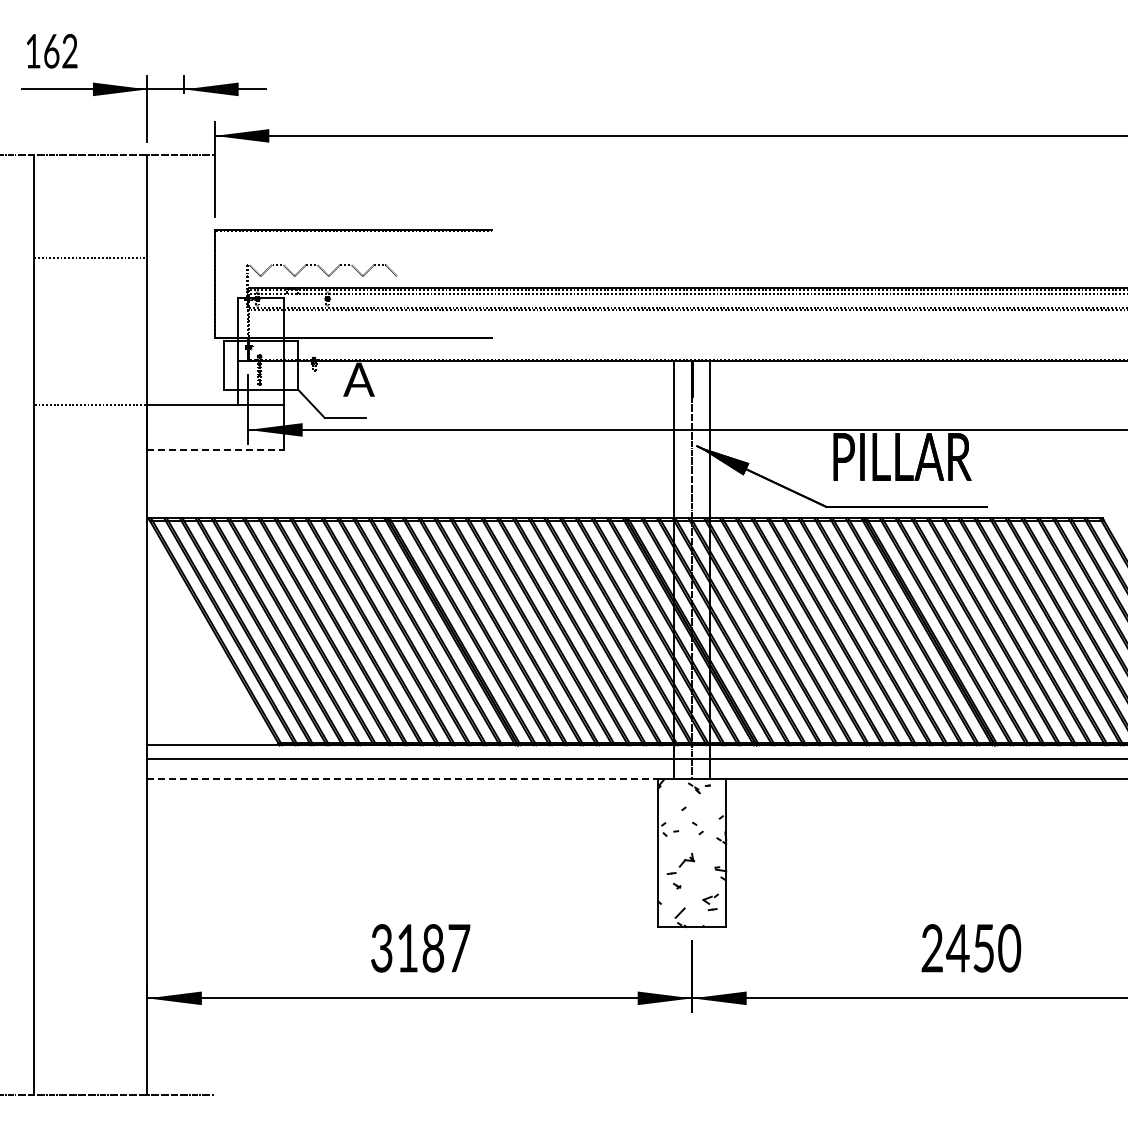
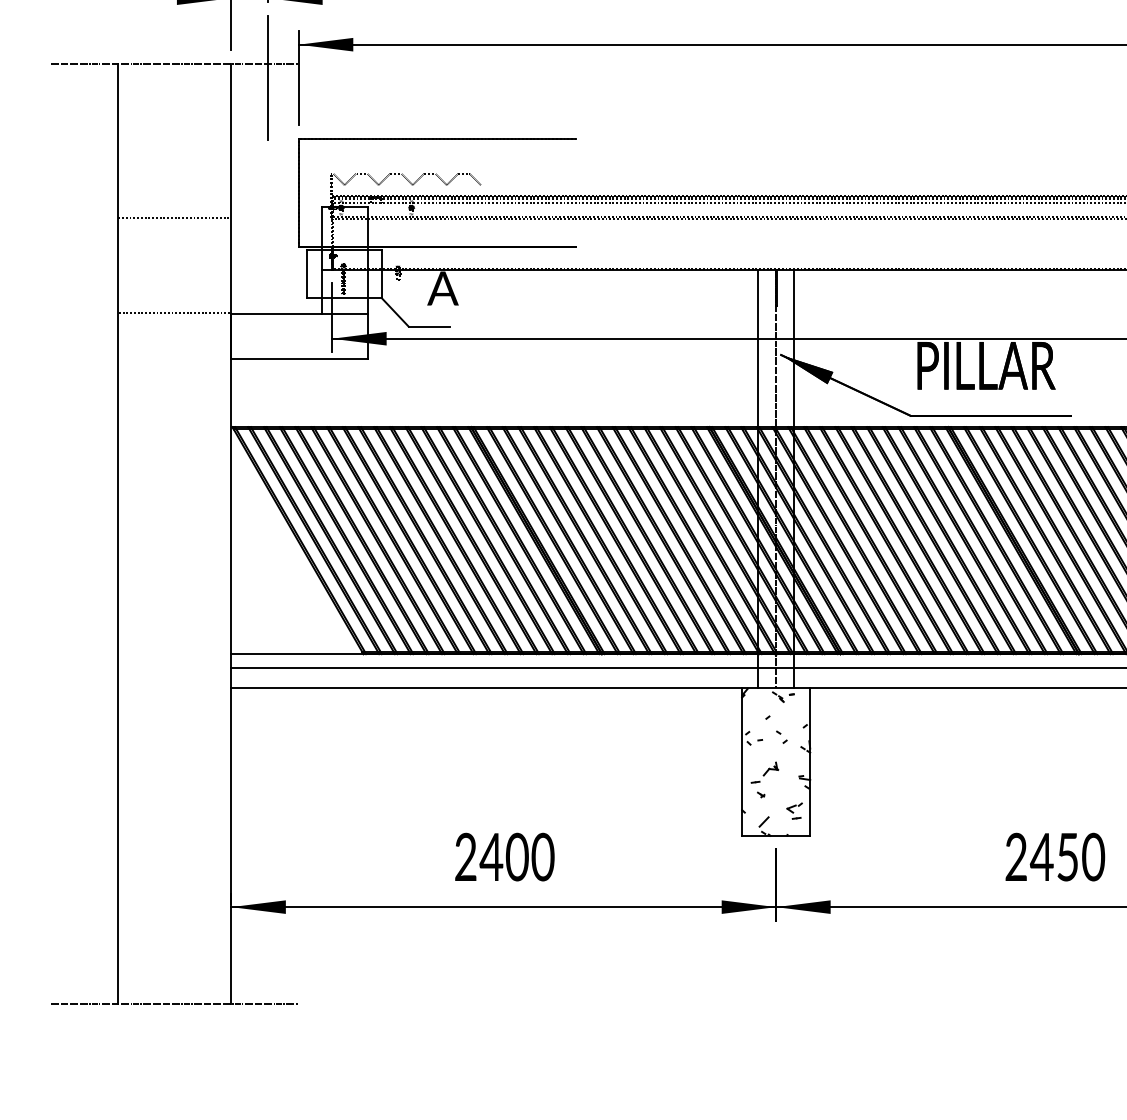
line: (184, 169) -> (268, 78), added
line: (90, 258) -> (174, 218), moved
line: (216, 450) -> (300, 359), dashed -> solid
line: (403, 779) -> (487, 688), dashed -> solid
text: (420, 948) -> (504, 857), 3187 -> 2400

